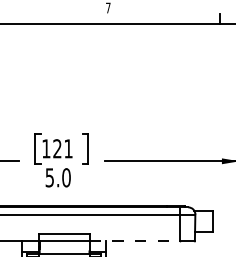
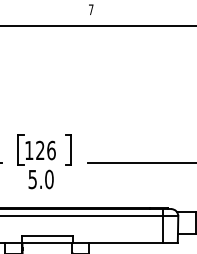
text: (68, 148) -> (51, 150), 121 -> 126
line: (135, 241) -> (118, 243), dashed -> solid

